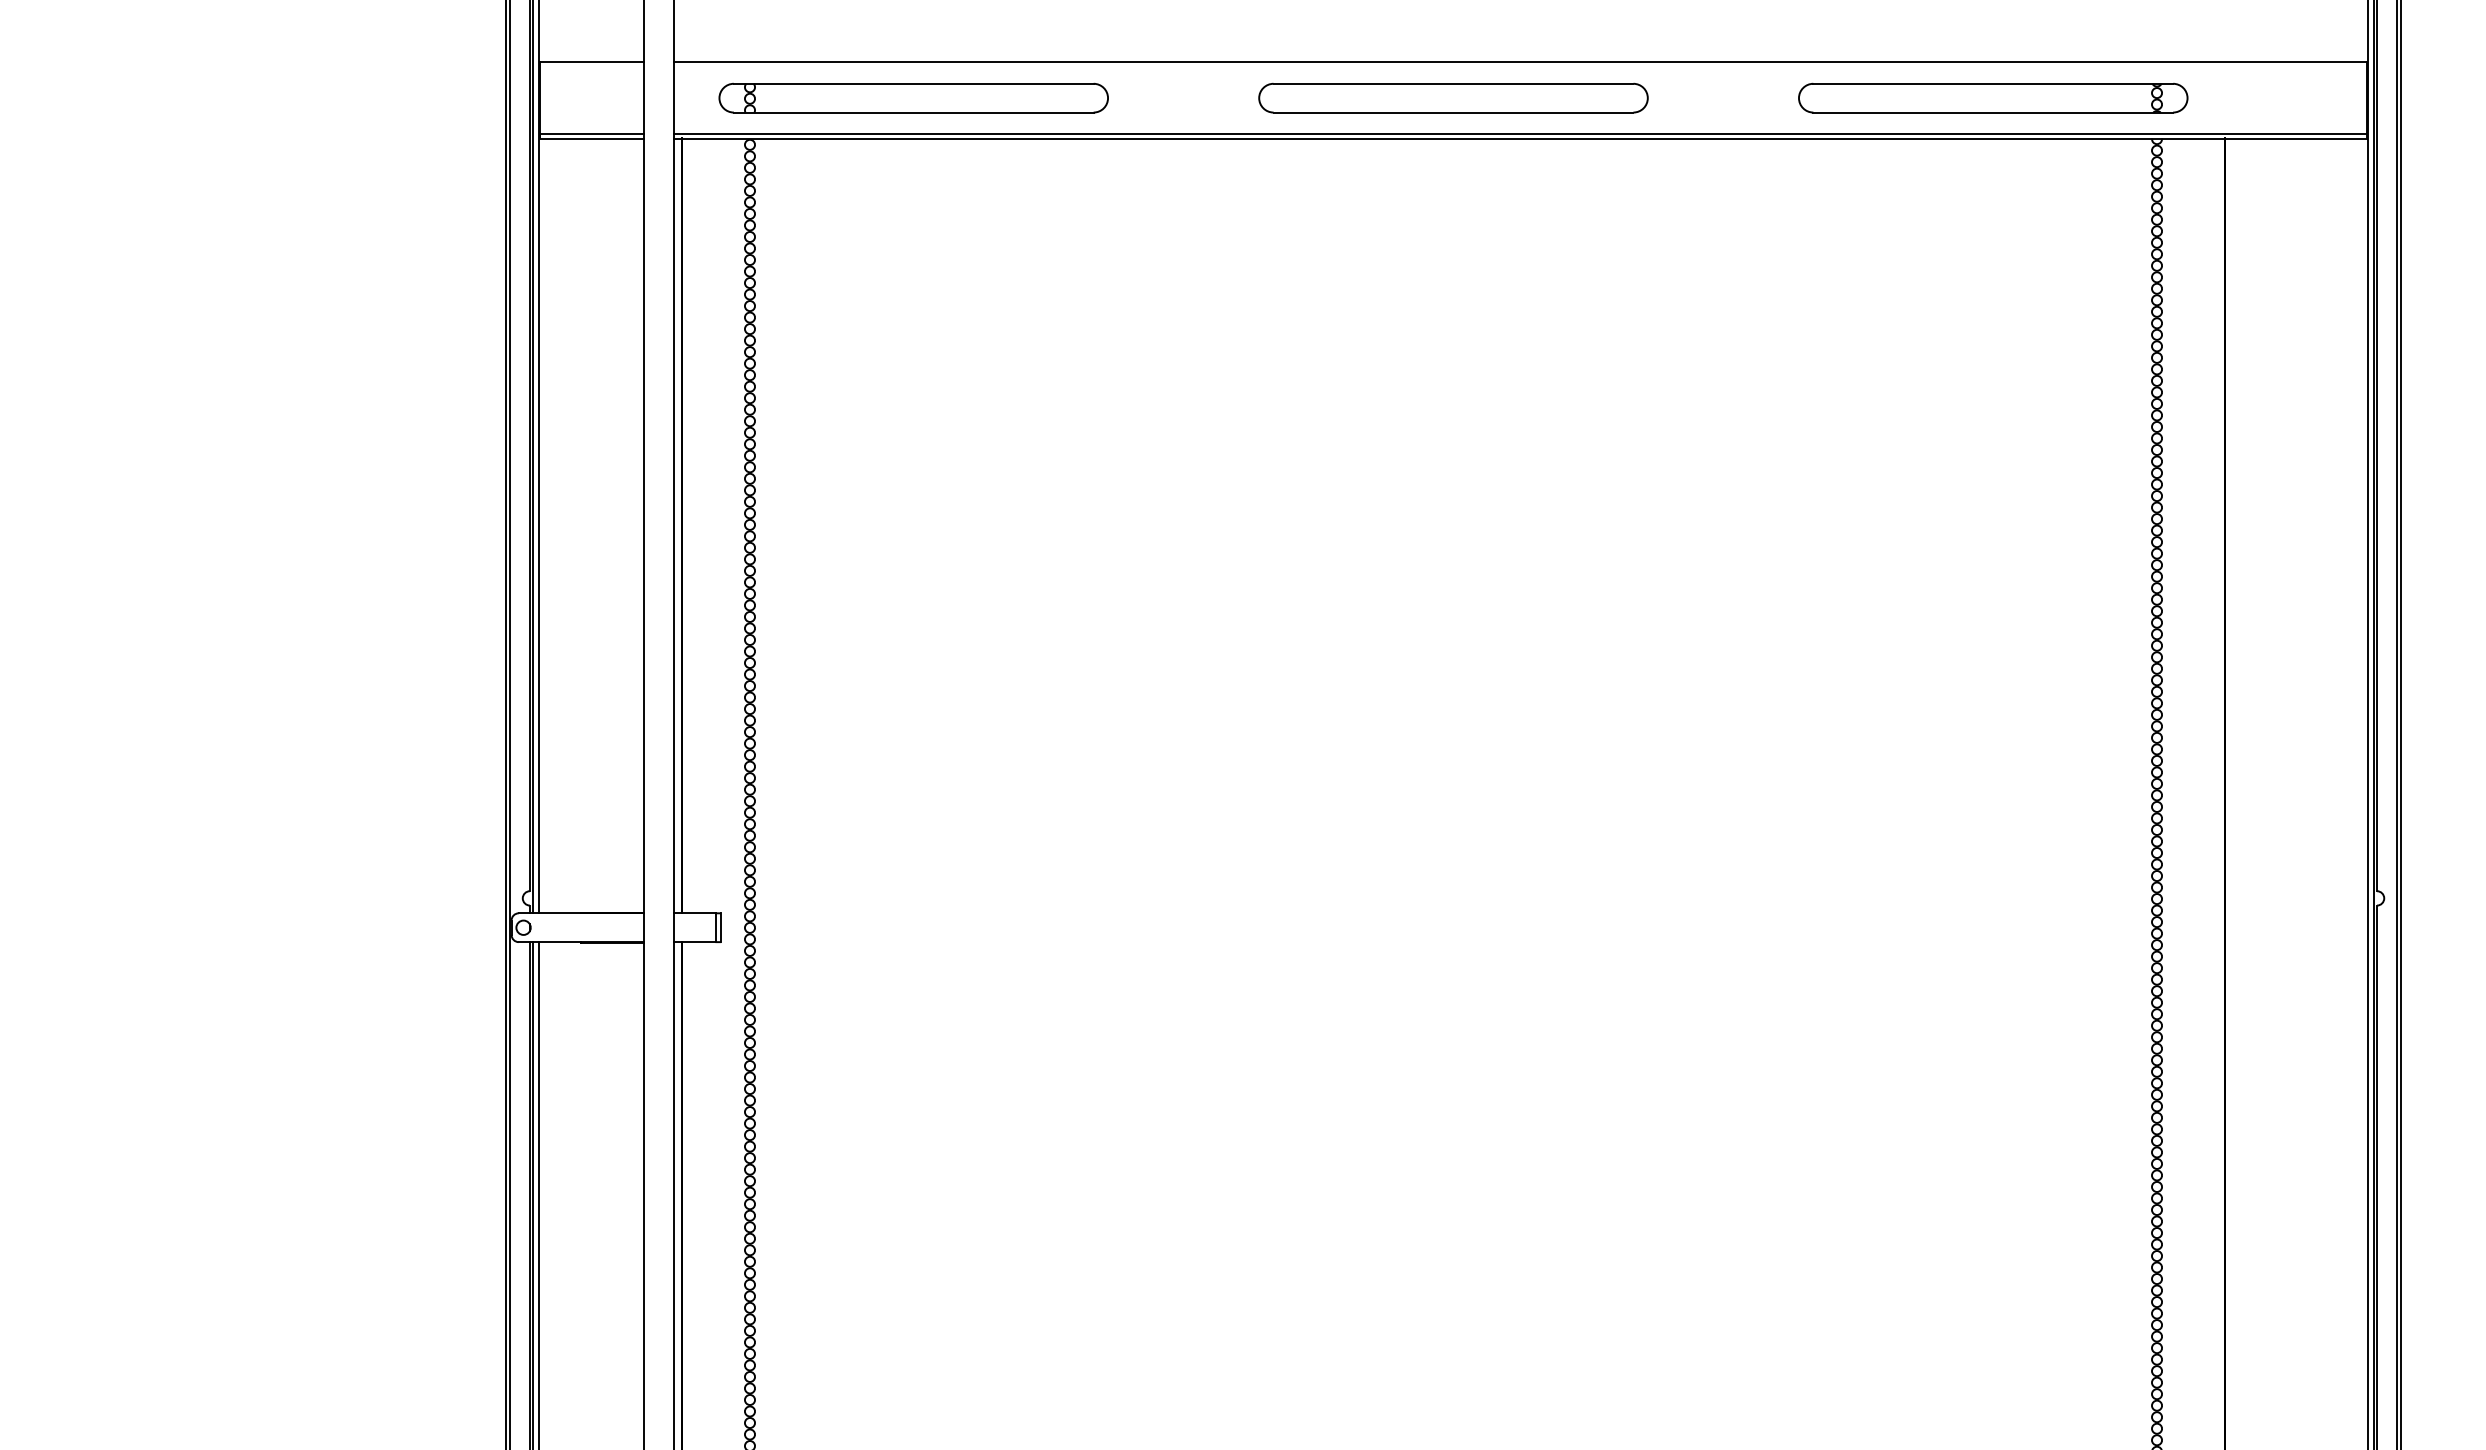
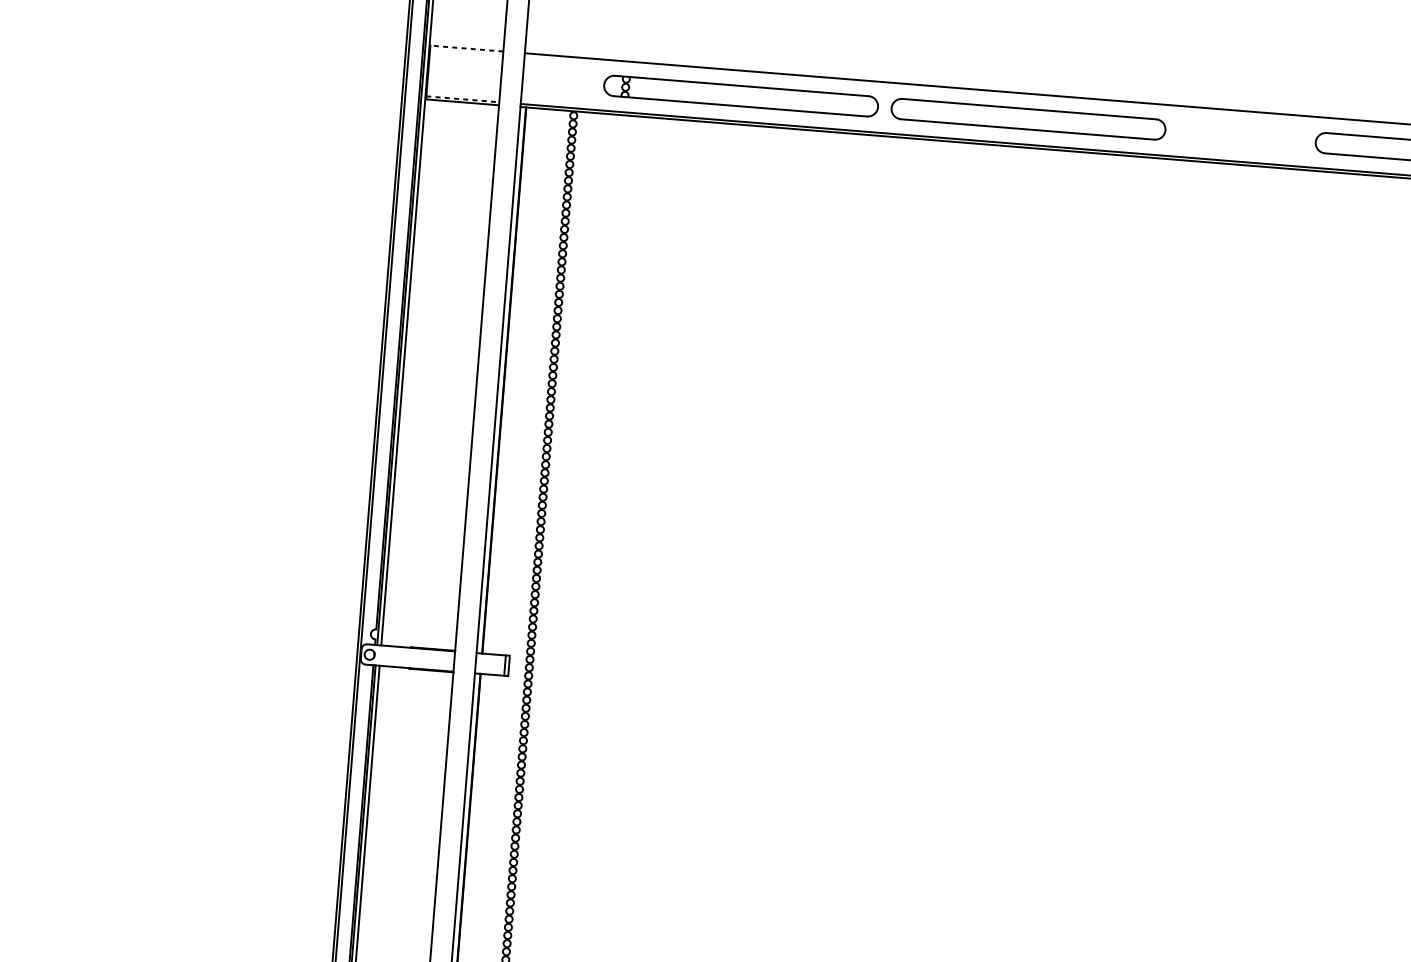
line: (591, 62) -> (466, 48), solid -> dashed
part: (913, 97) -> (741, 95), moved
part: (1453, 97) -> (1028, 118), moved
line: (591, 134) -> (462, 99), solid -> dashed

